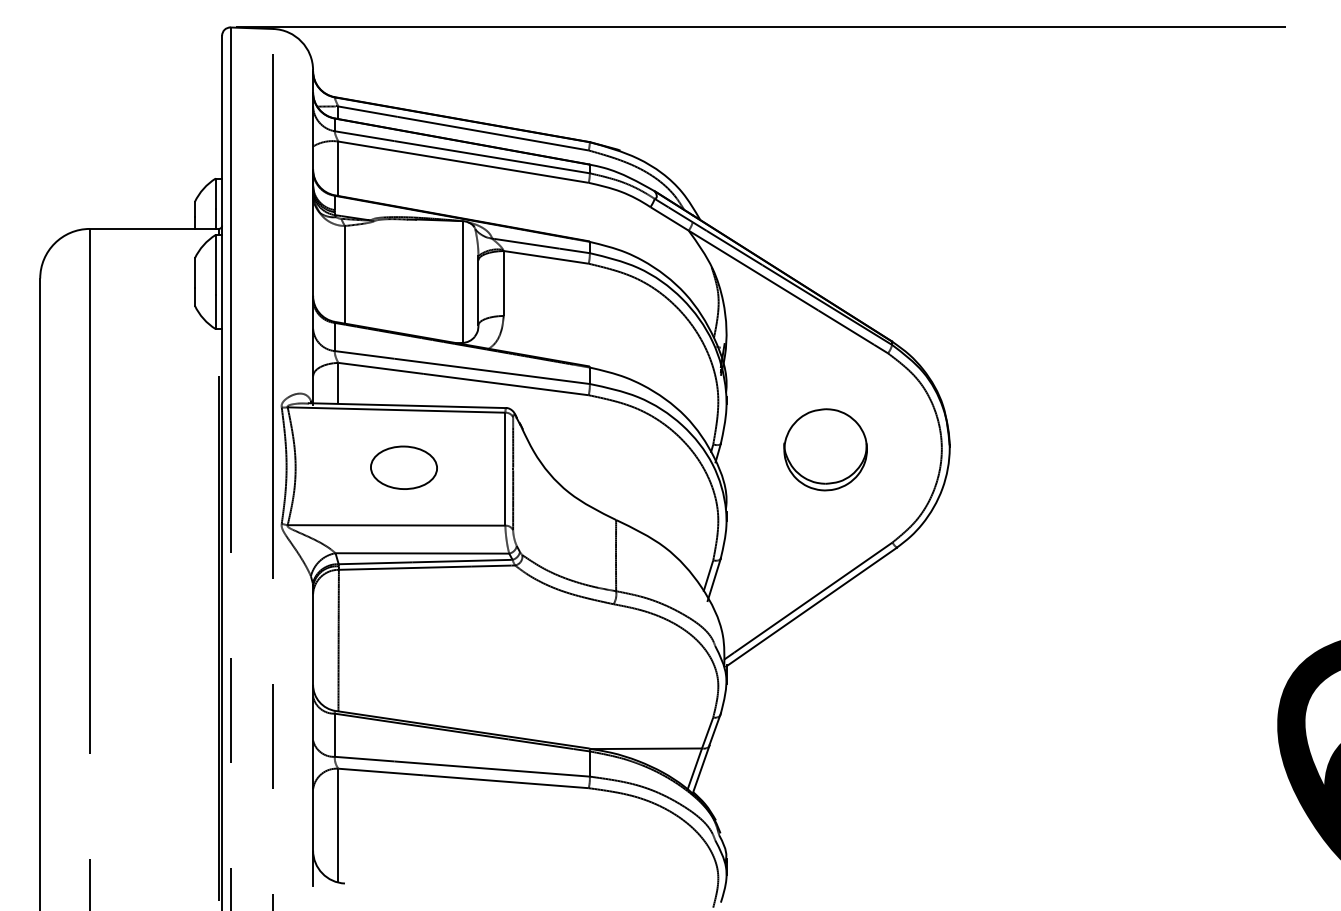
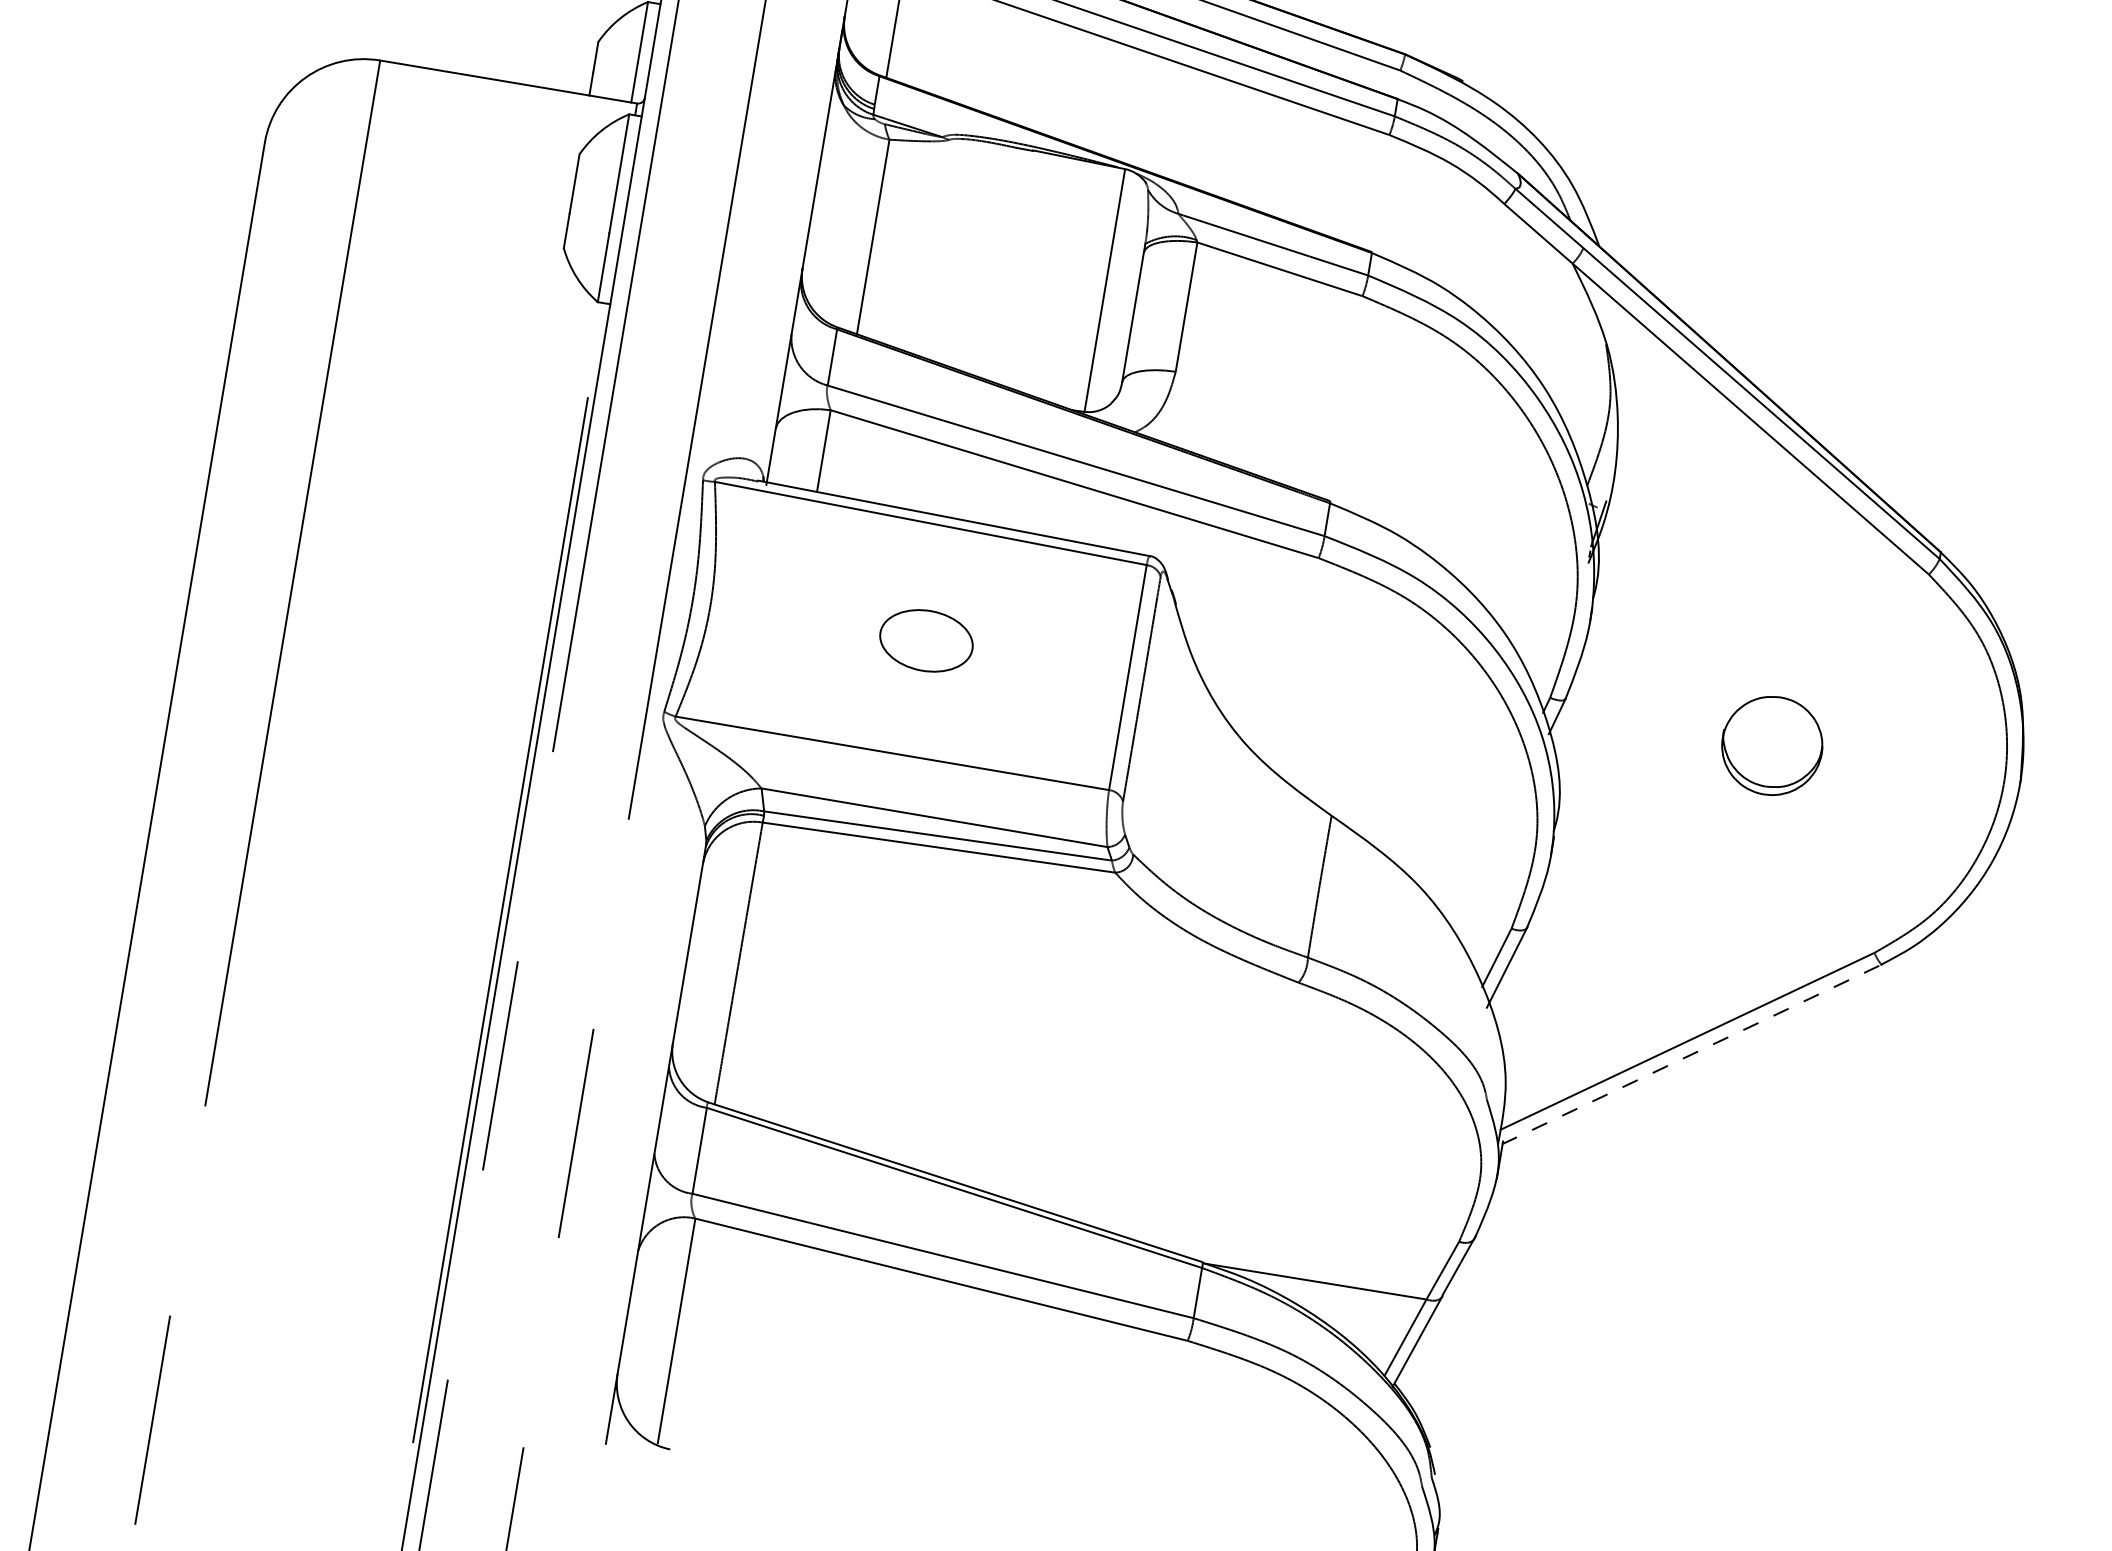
part: (825, 449) -> (1772, 745), size x0.6
part: (403, 467) -> (925, 640), size x0.7
line: (811, 607) -> (1691, 1055), solid -> dashed

